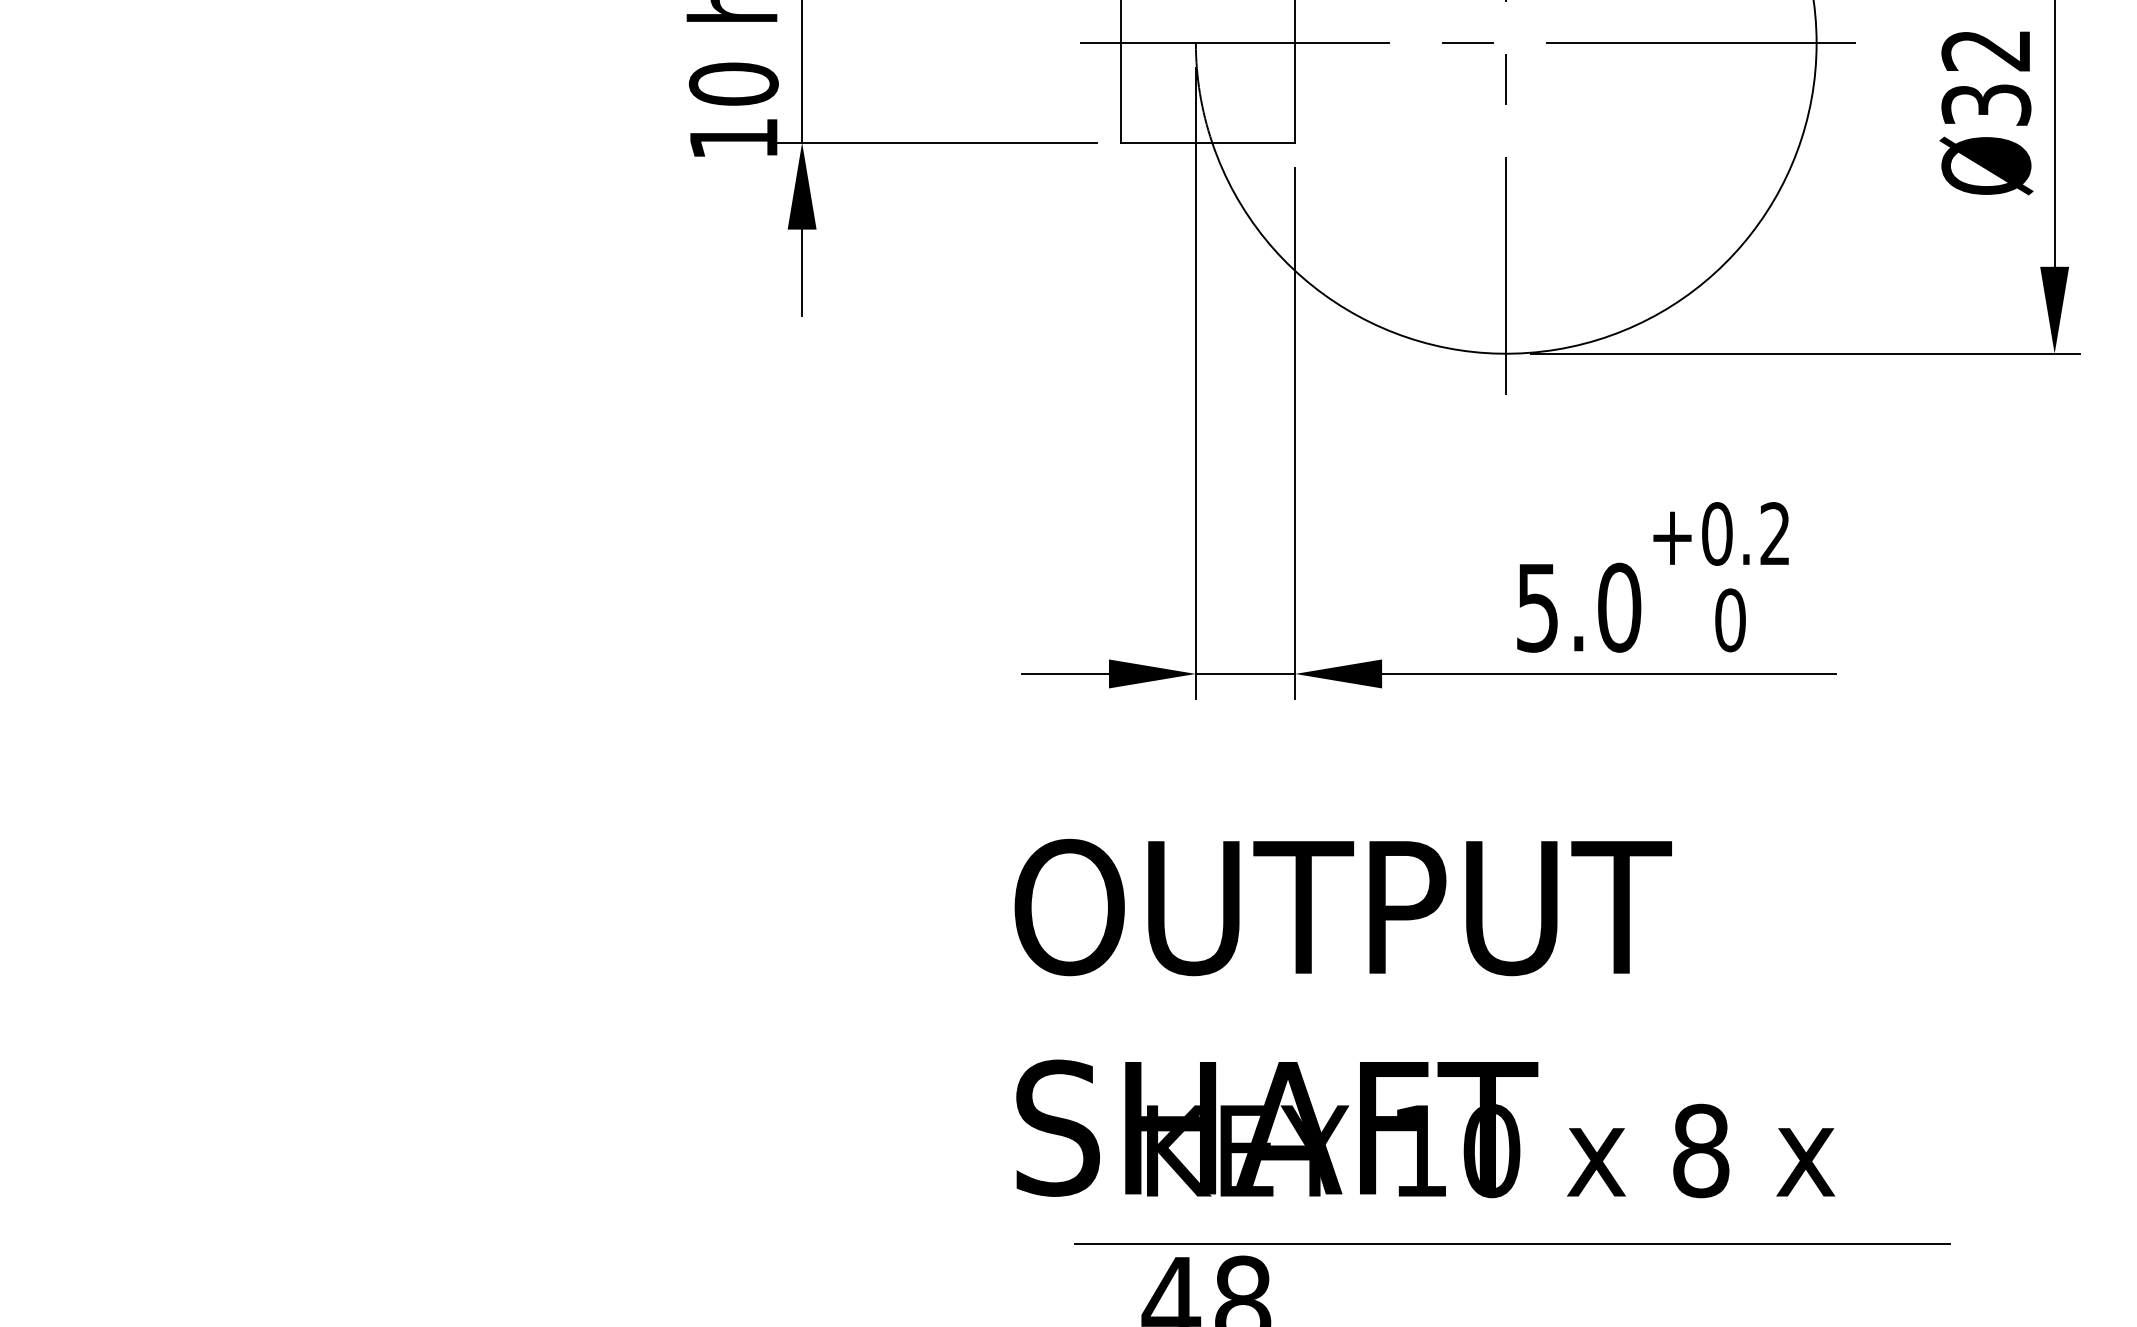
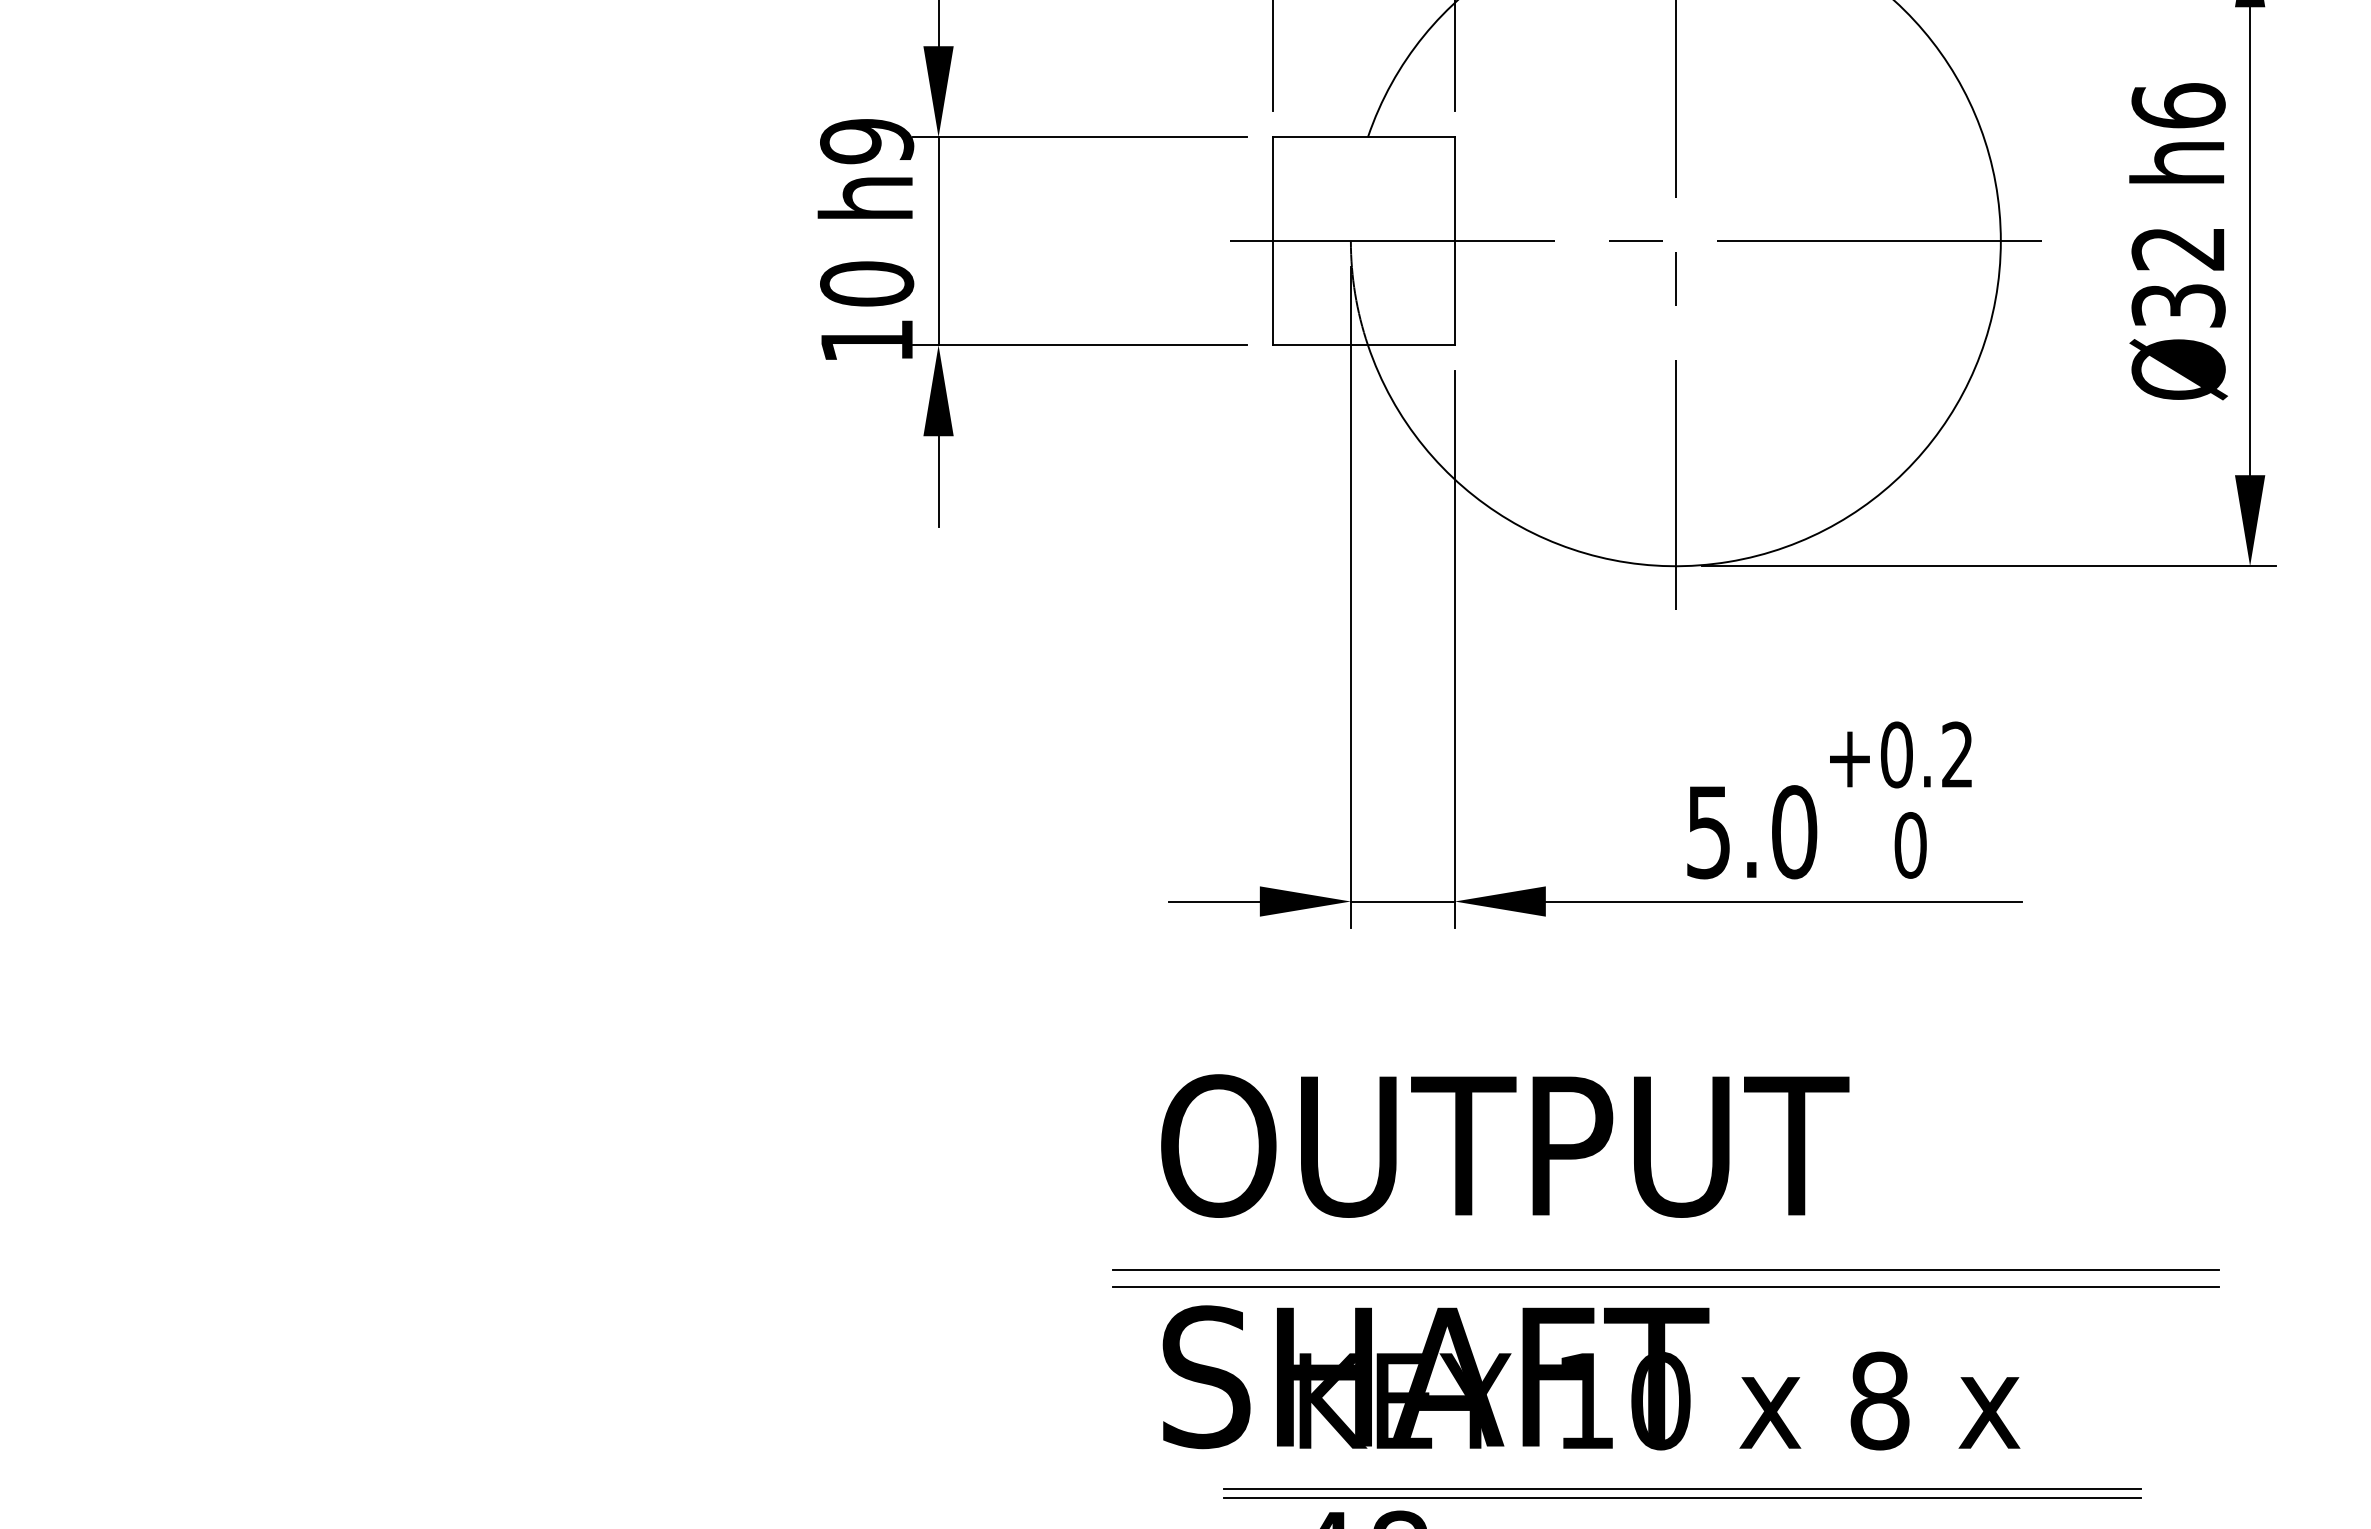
line: (1496, 1025) -> (1665, 1269), added
line: (1497, 1042) -> (1666, 1287), added
line: (1511, 1235) -> (1681, 1489), added

